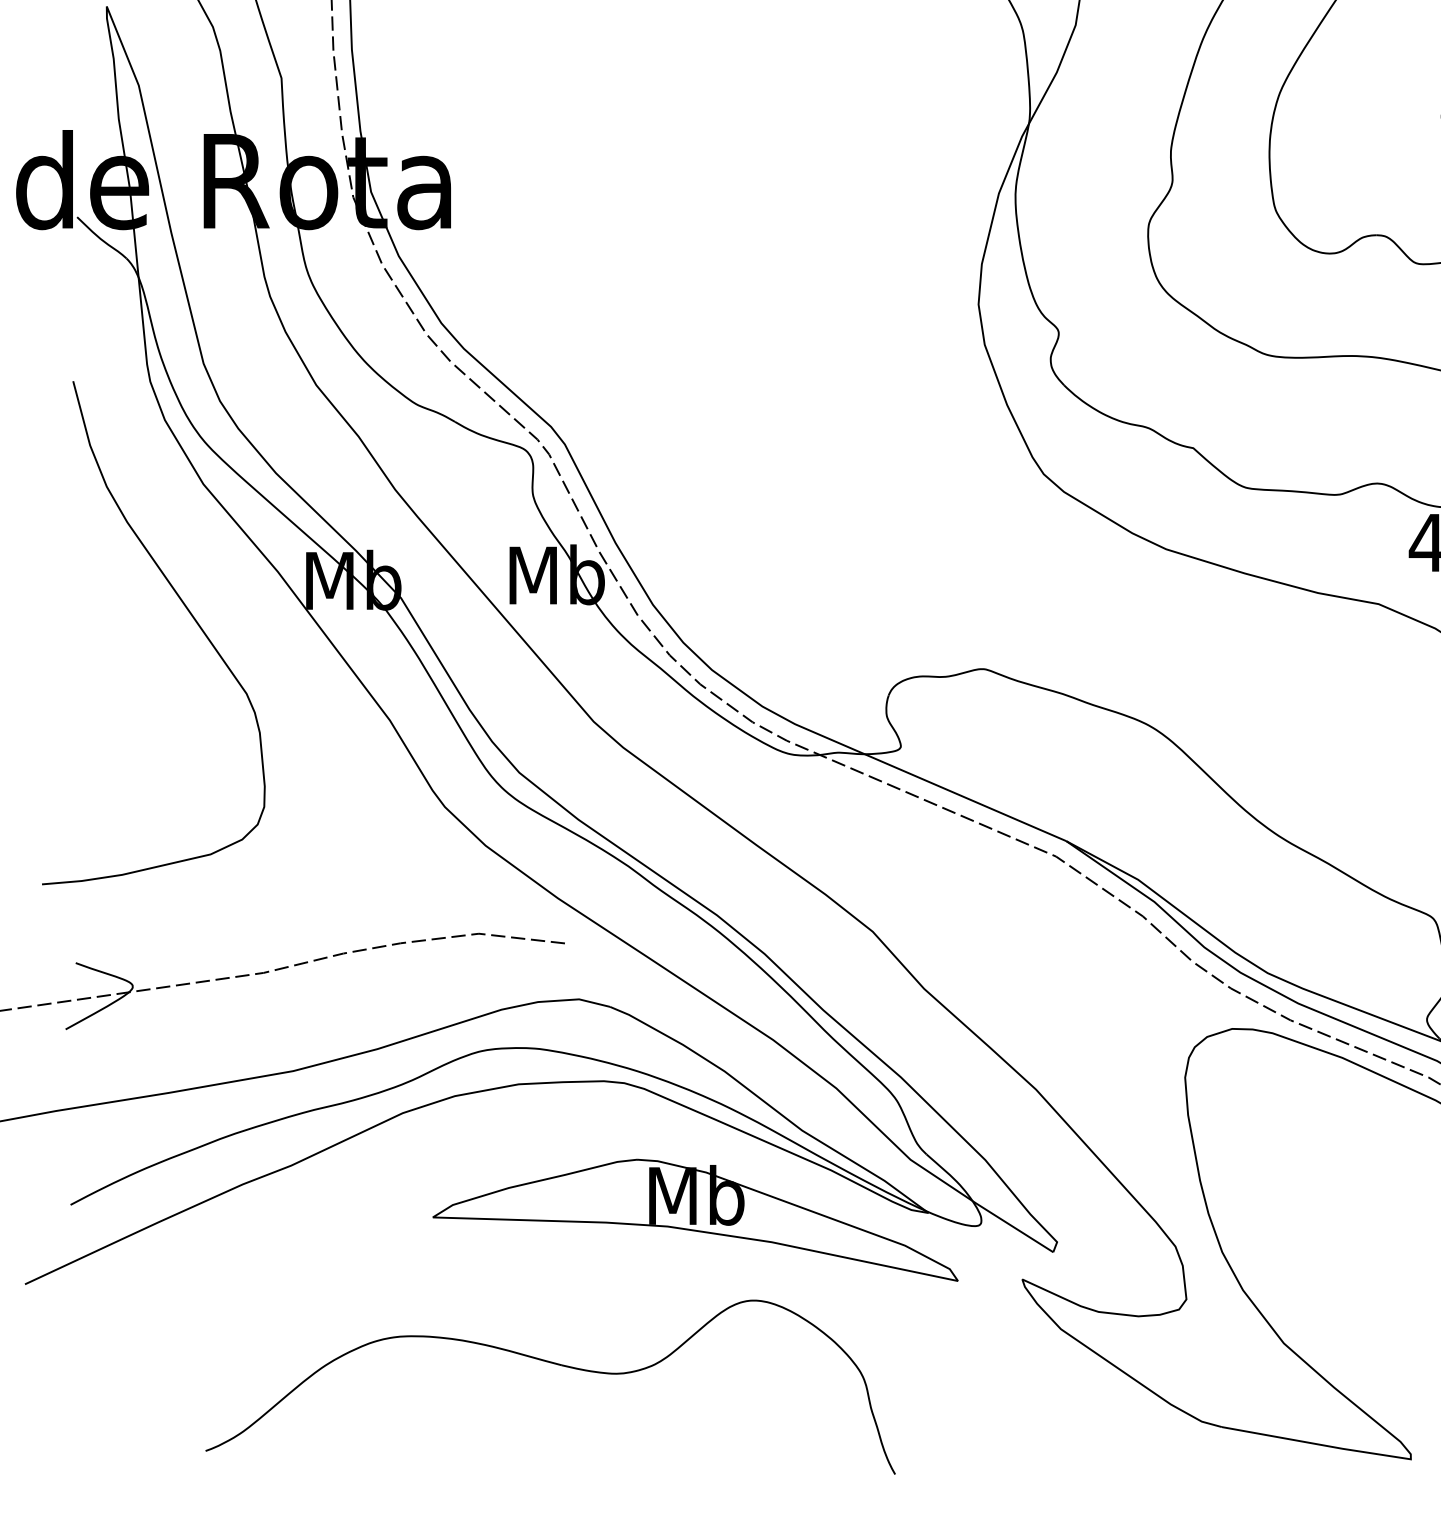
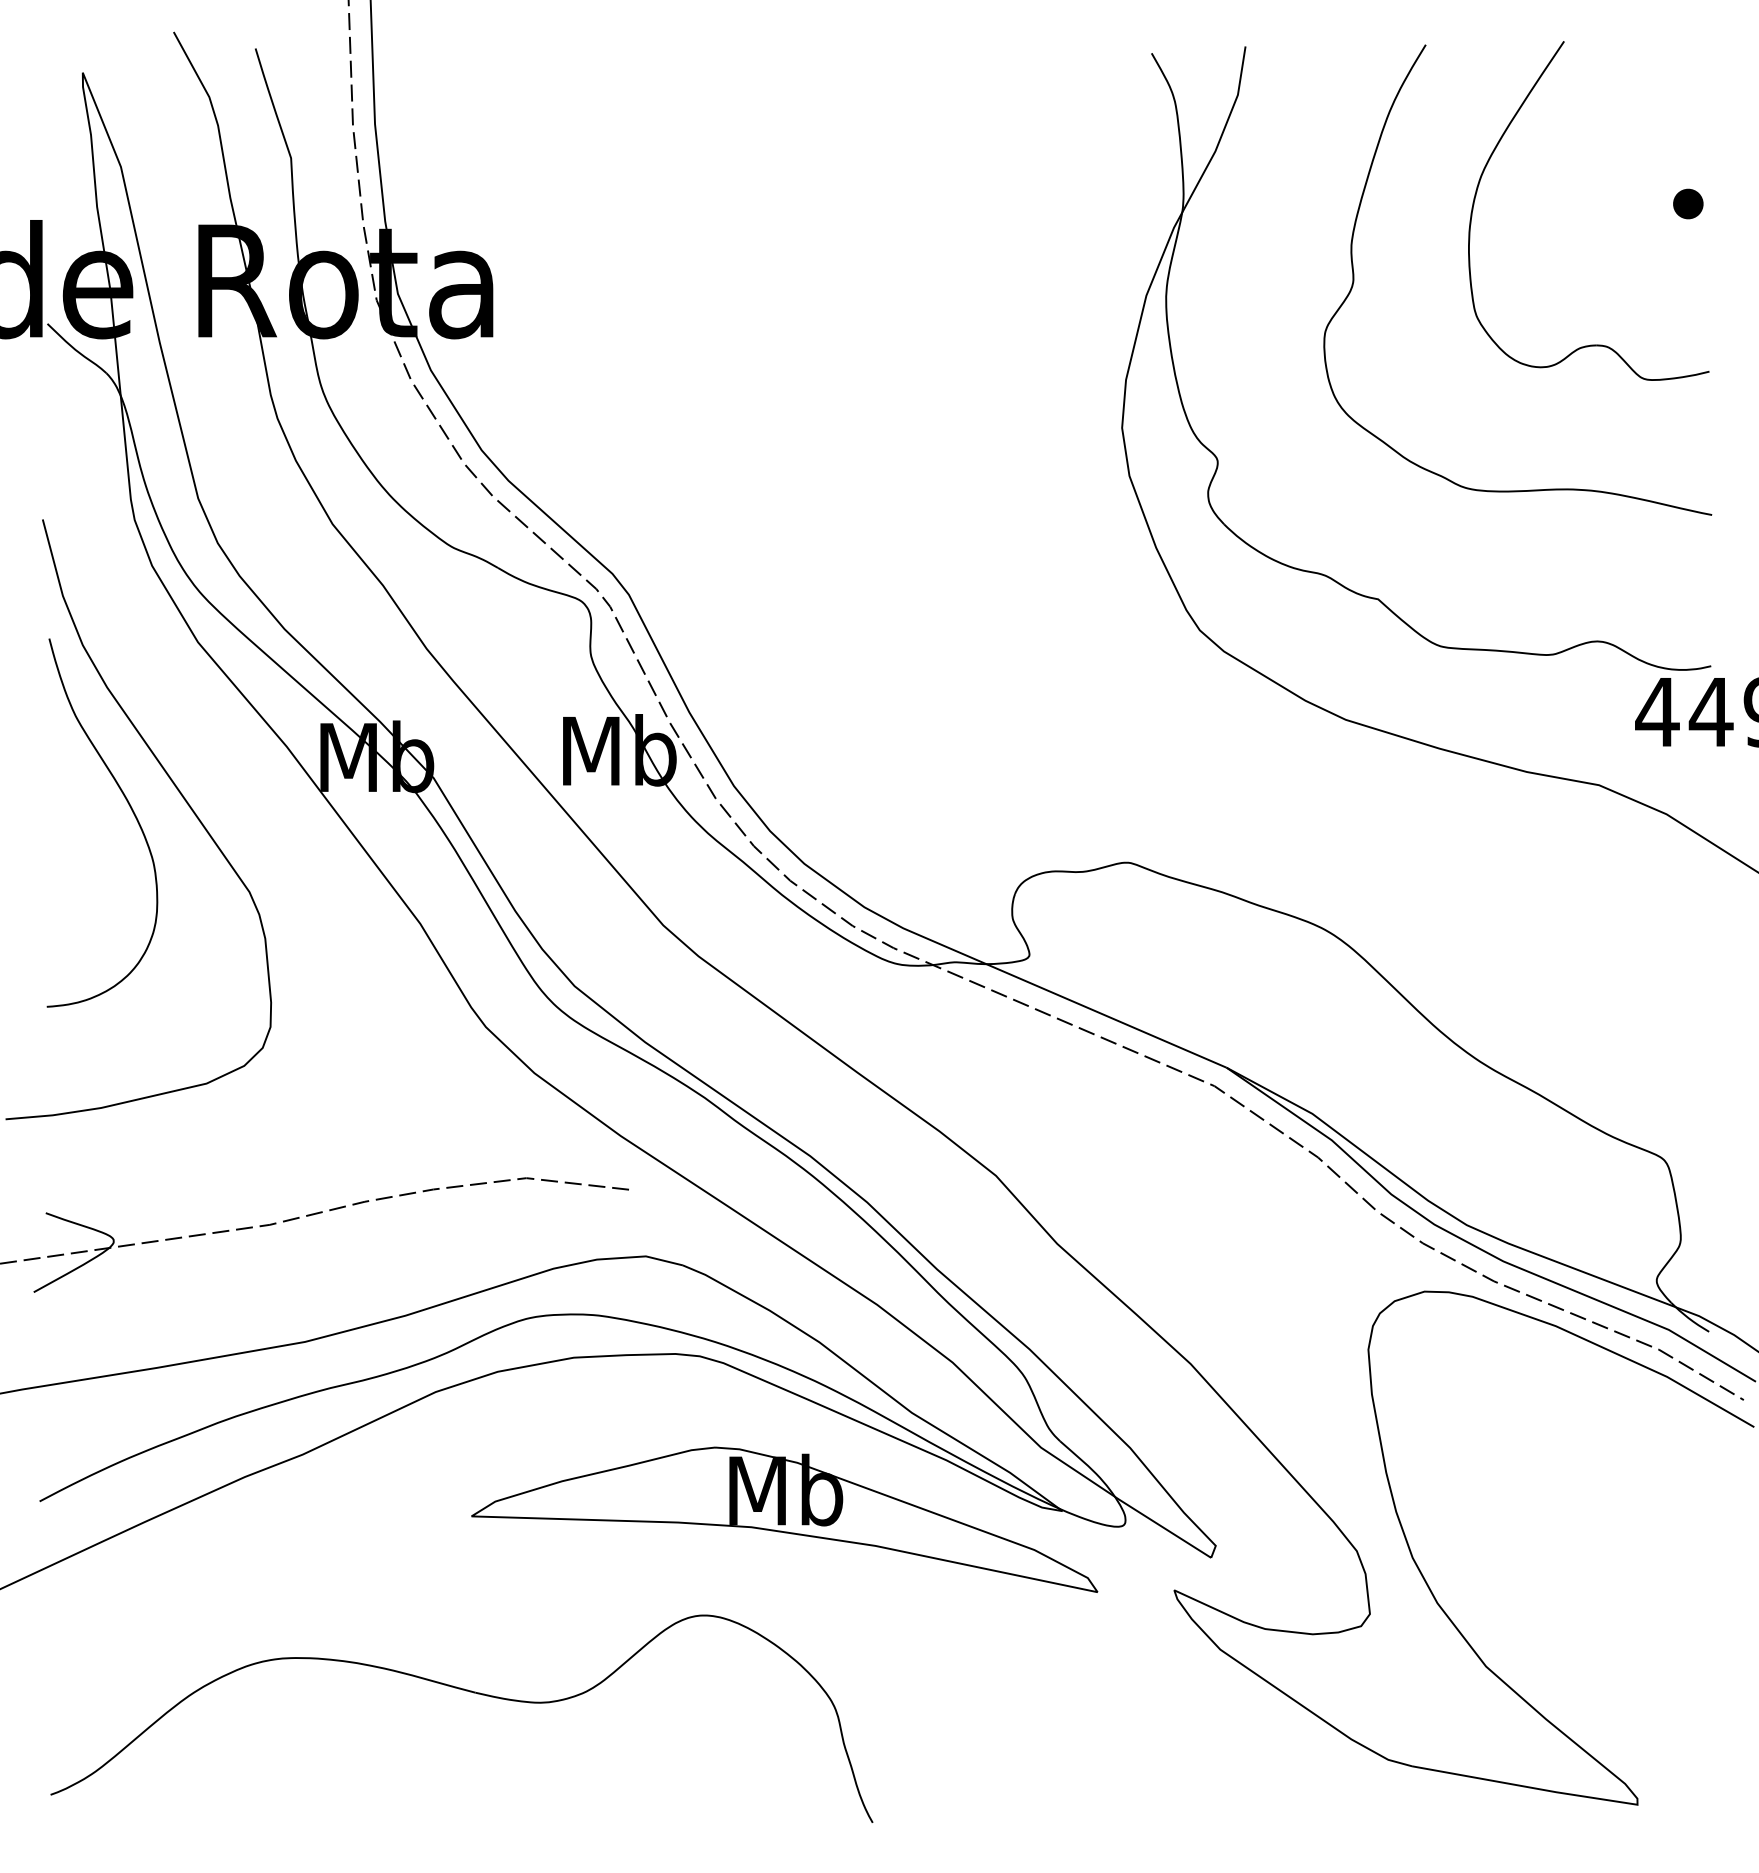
curve: (146, 623) -> (130, 808), added
part: (556, 1365) -> (469, 1692), moved

